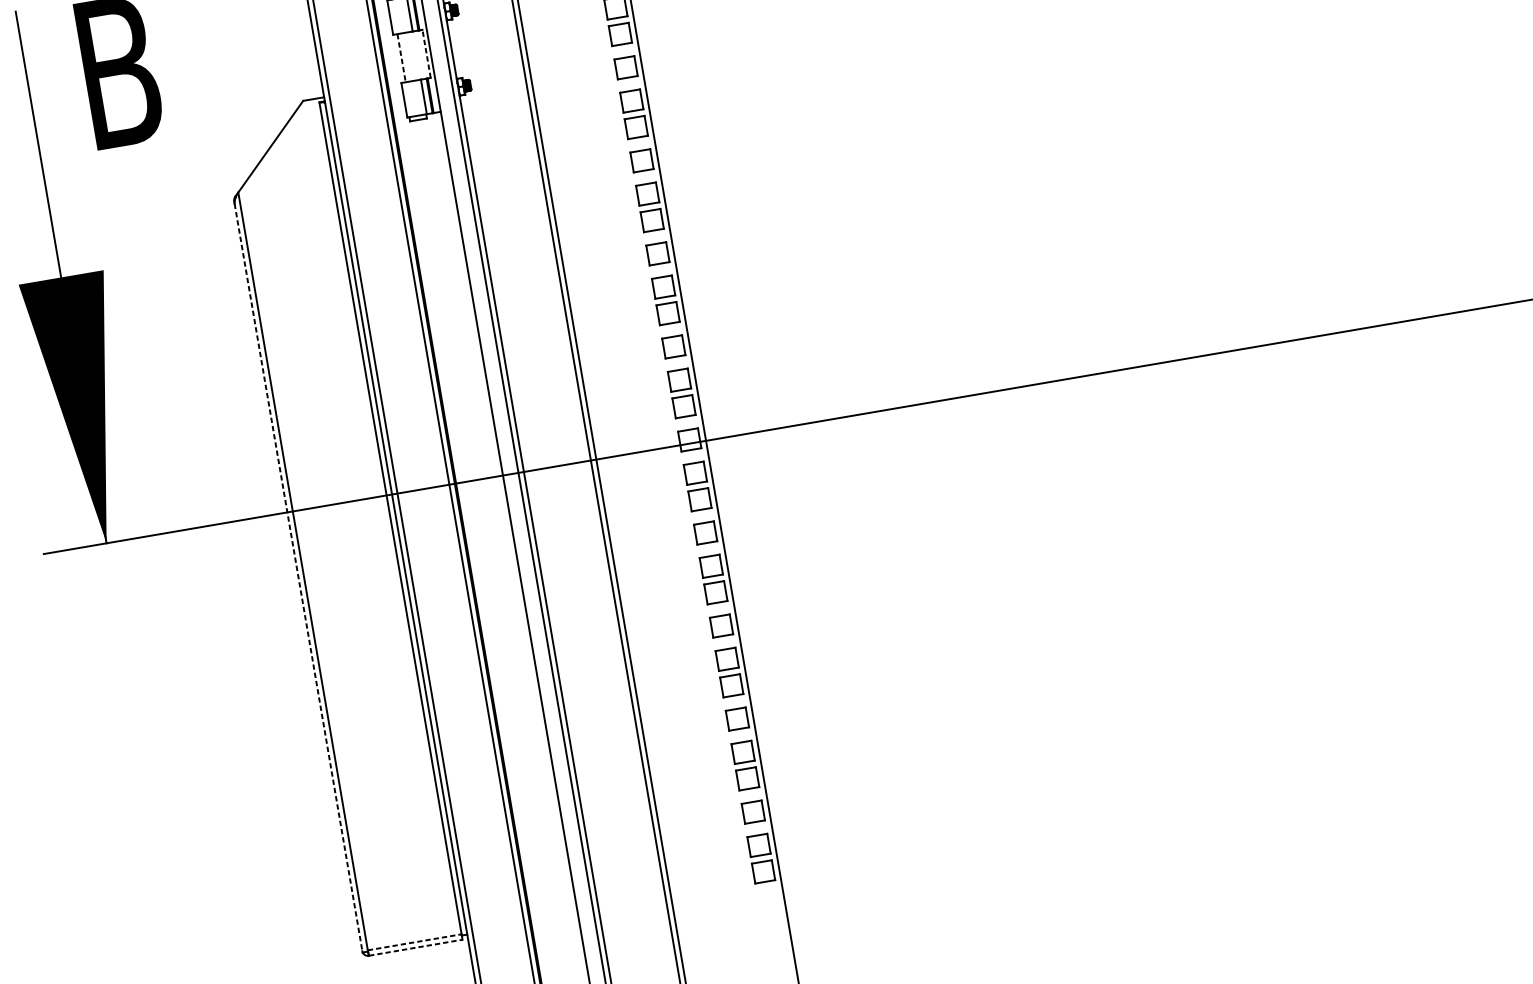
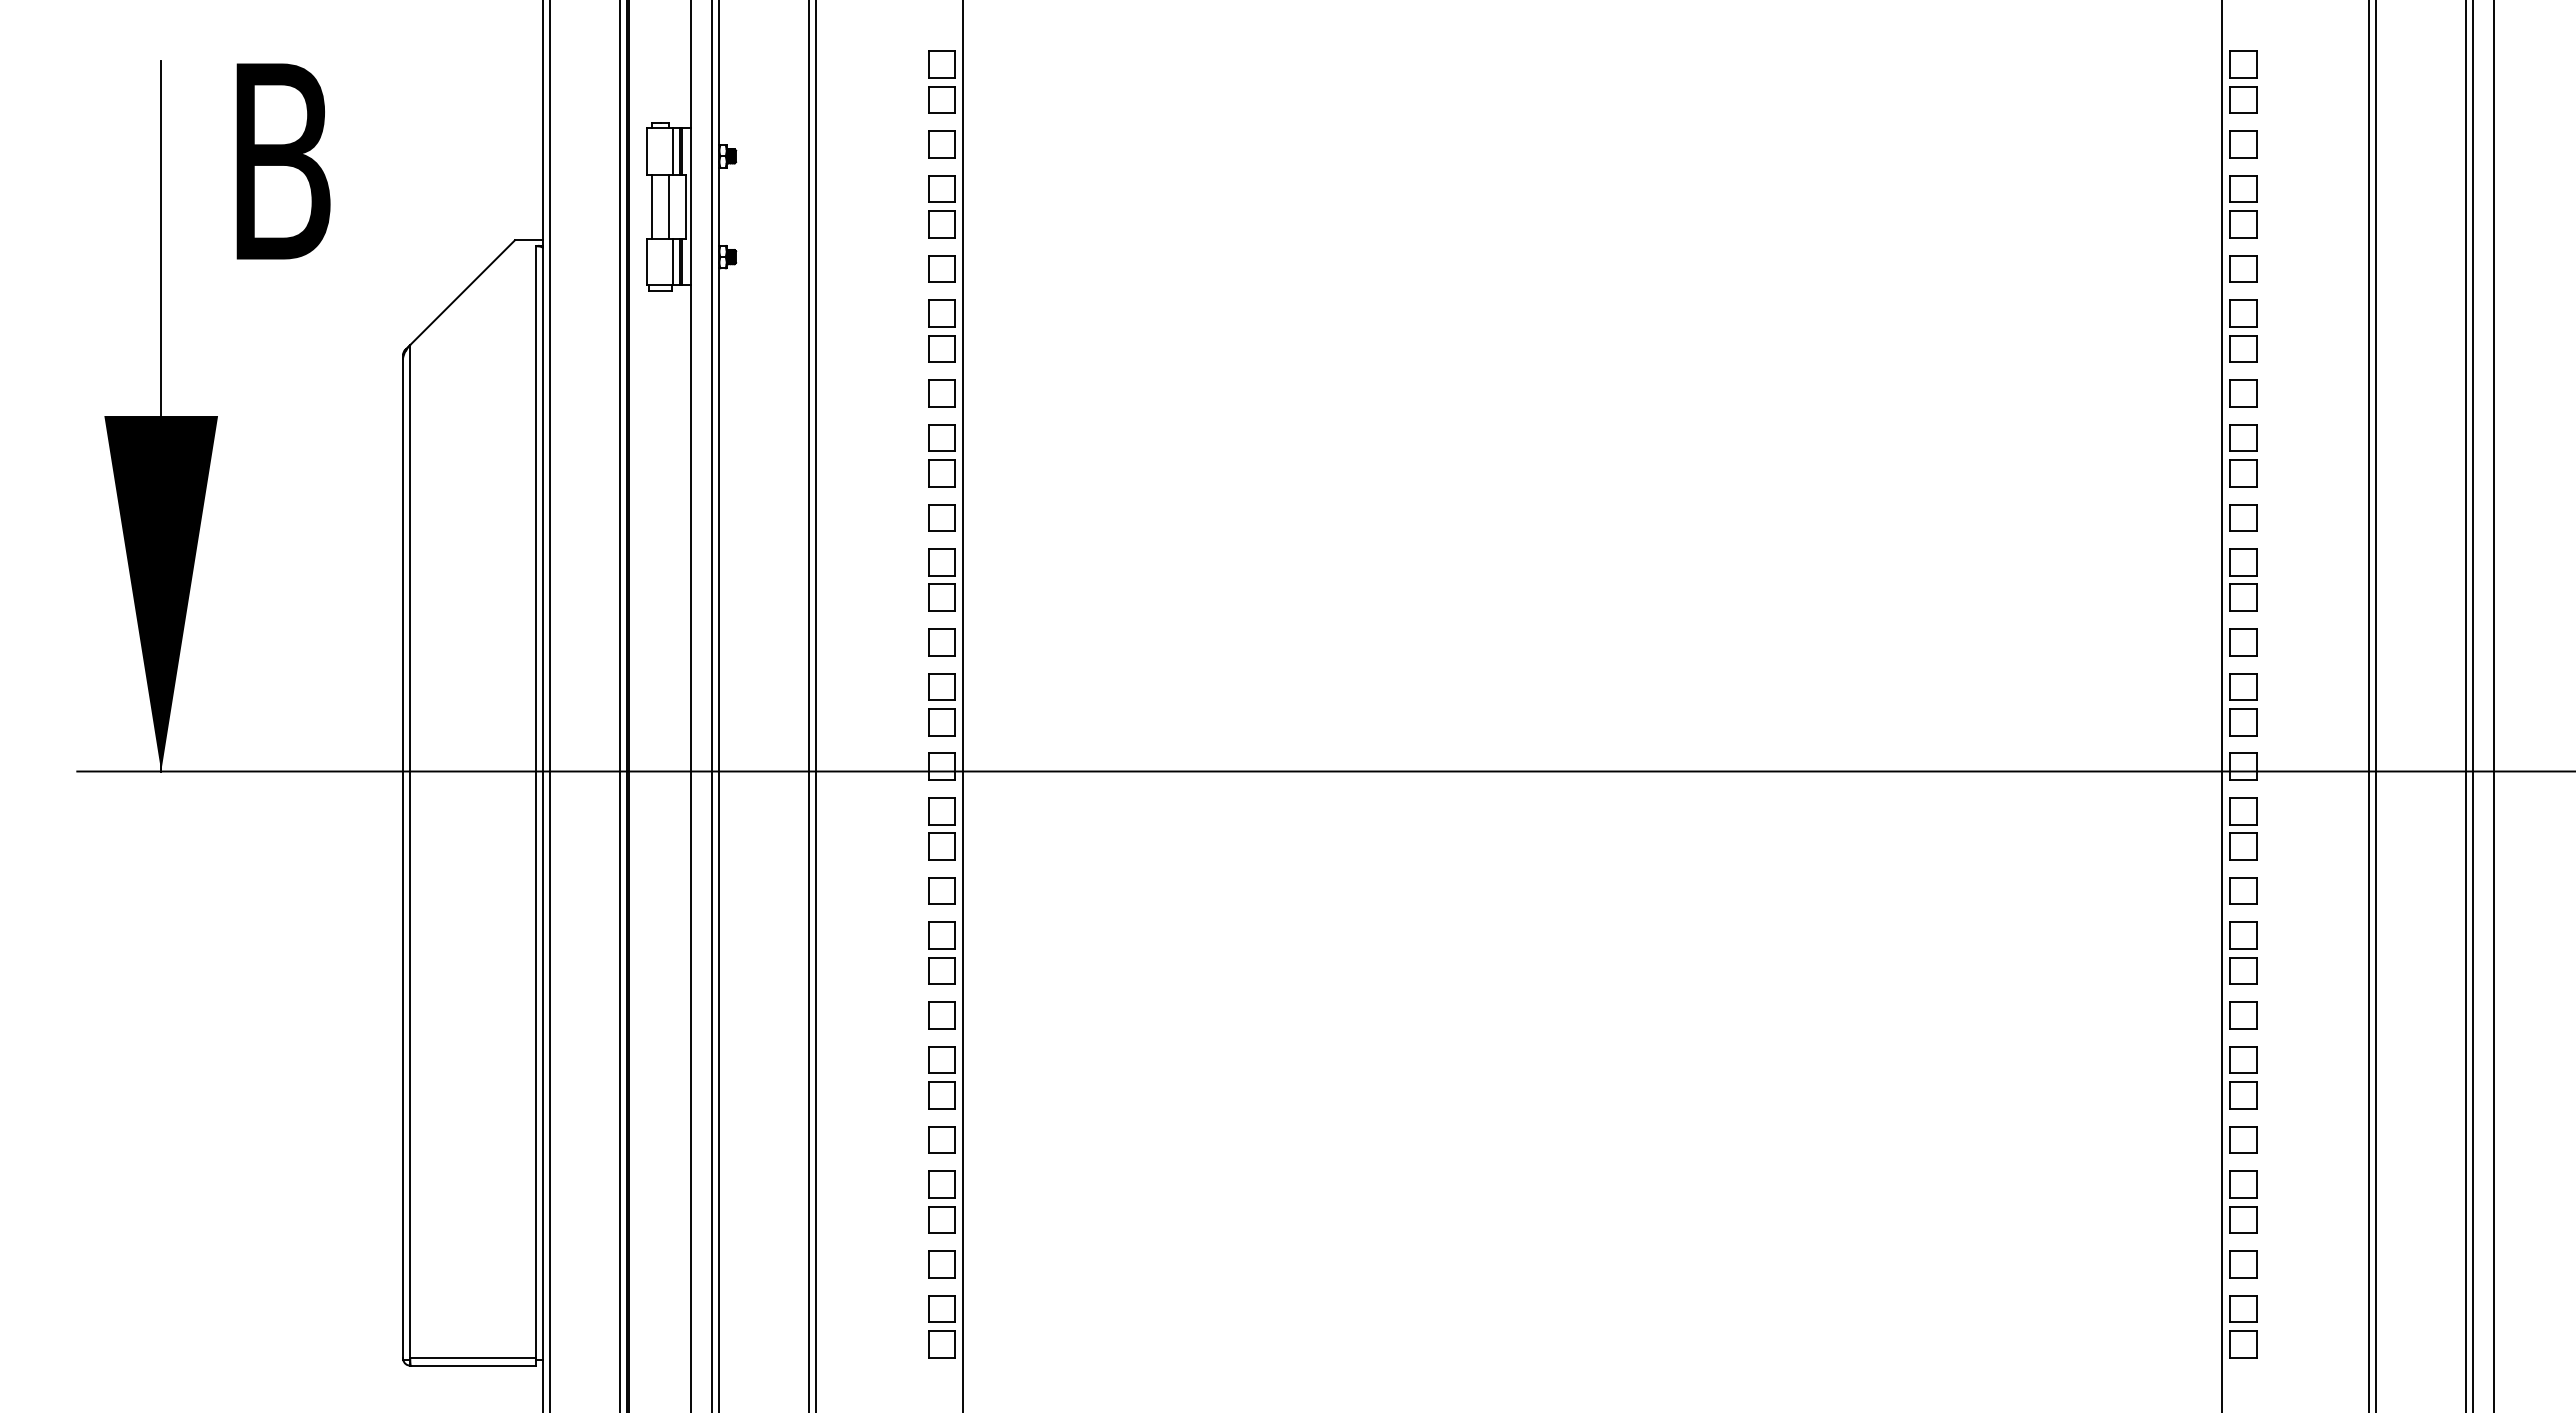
line: (426, 53) -> (685, 206), dashed -> solid
line: (413, 55) -> (668, 206), added
line: (401, 58) -> (652, 207), dashed -> solid
line: (298, 577) -> (402, 858), dashed -> solid
line: (414, 942) -> (472, 1358), dashed -> solid
line: (416, 947) -> (473, 1365), dashed -> solid

